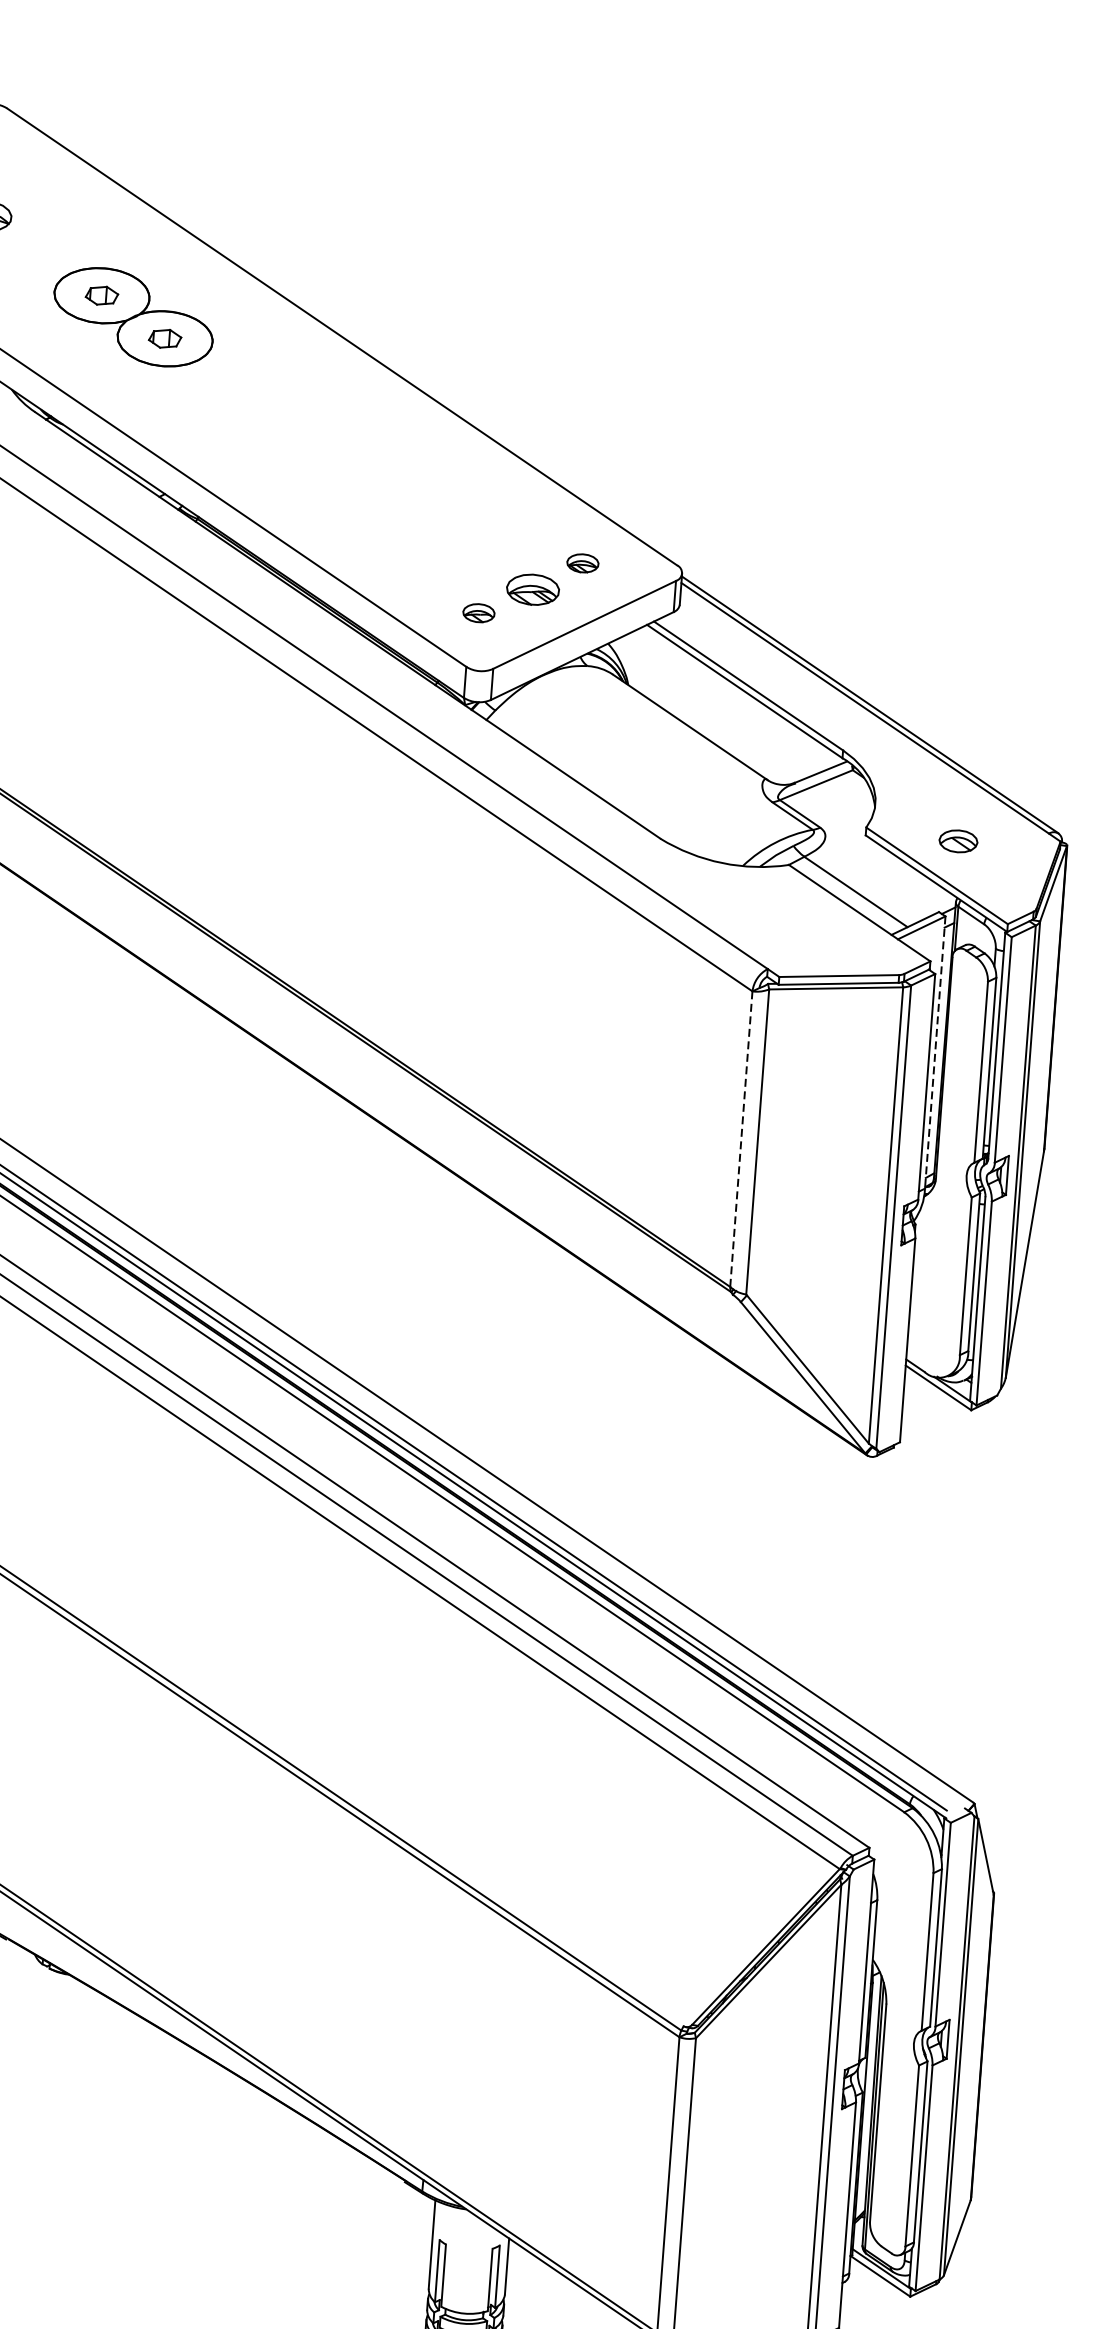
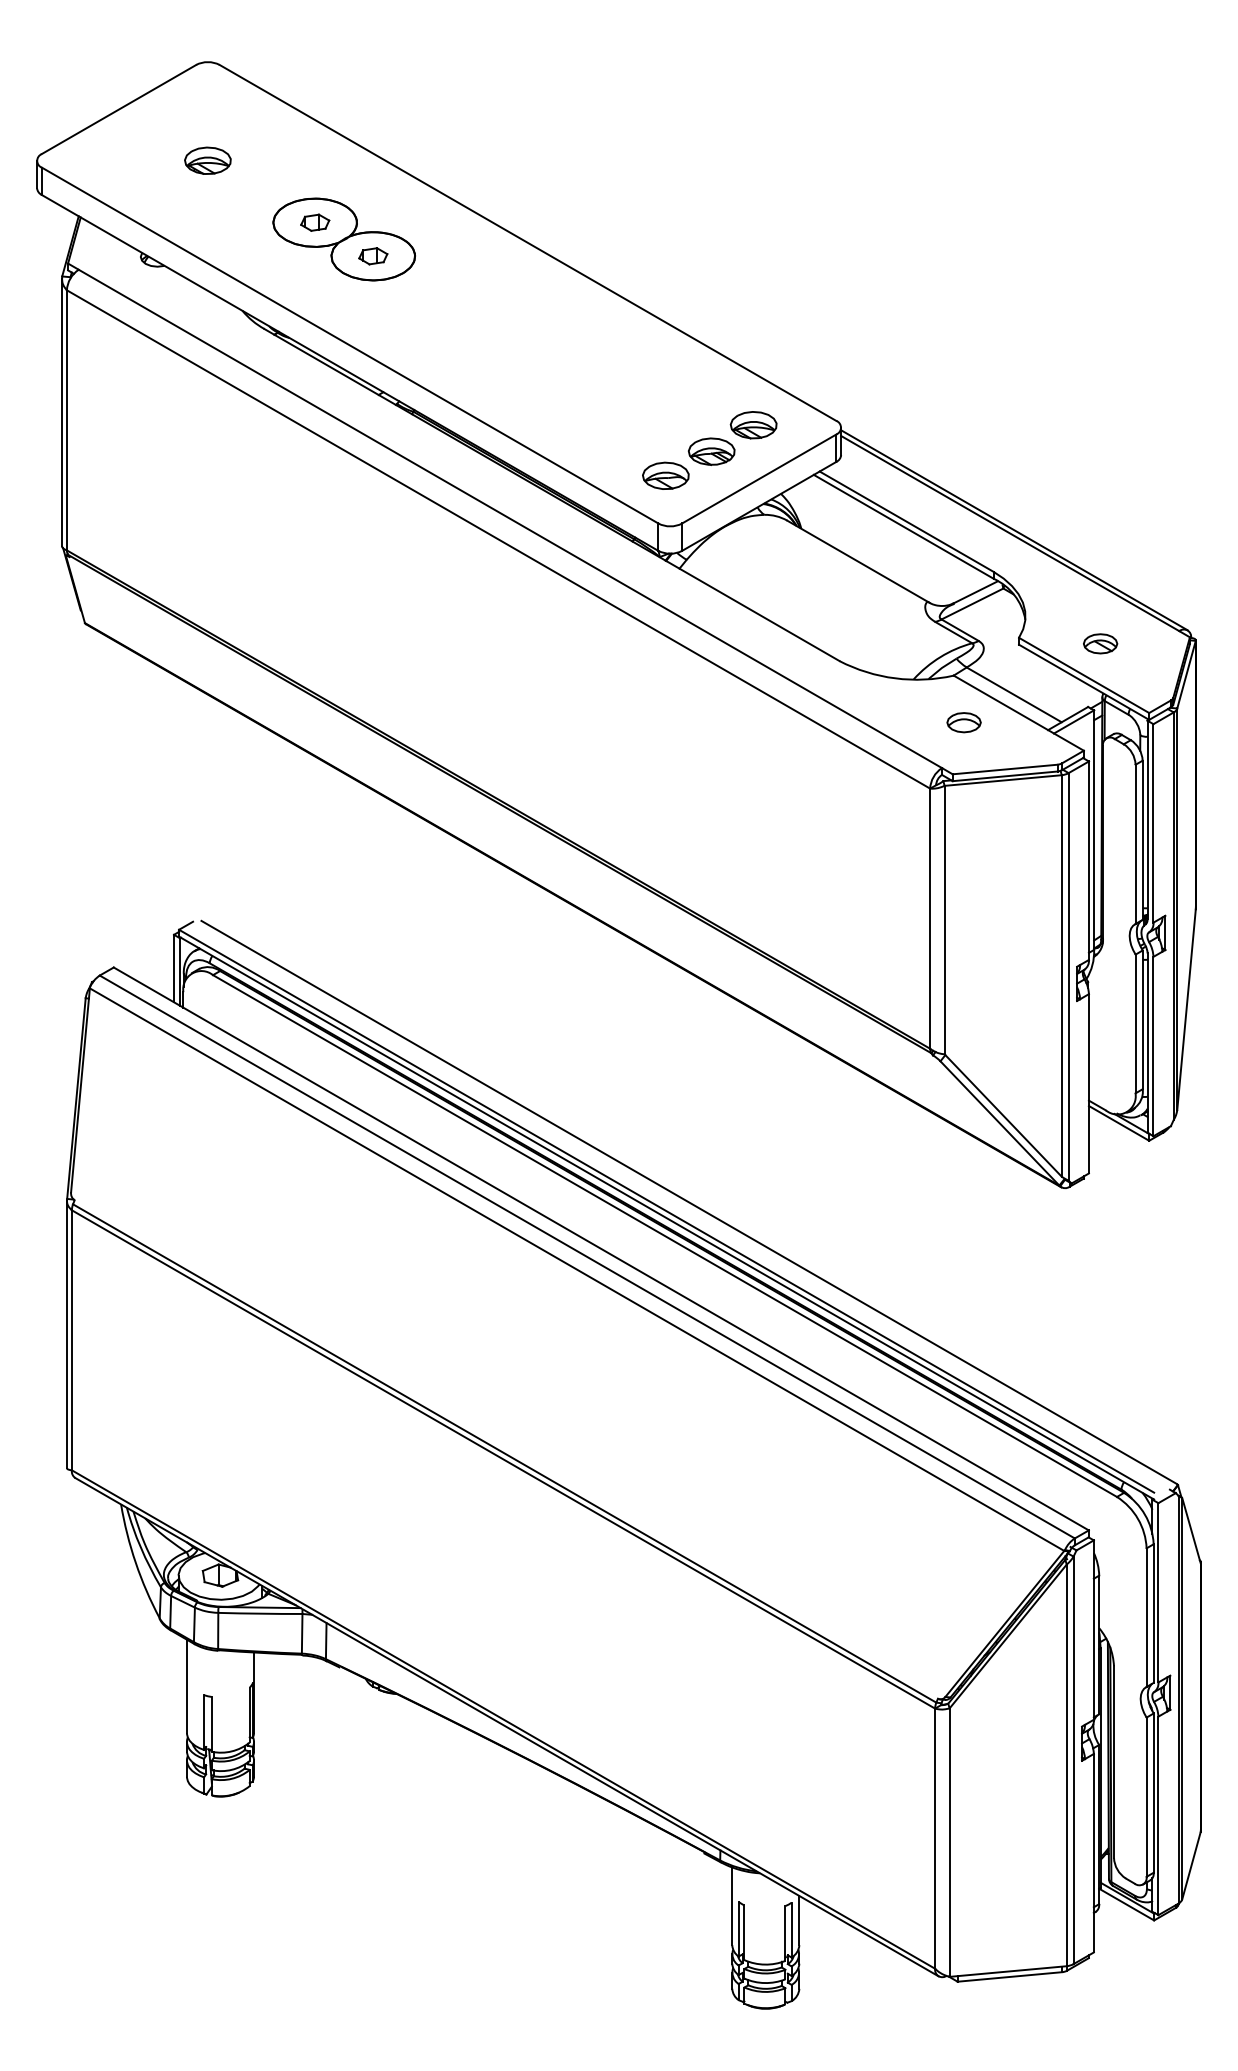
part: (582, 563) -> (753, 425), size x1.67
part: (478, 612) -> (665, 475), size x1.67
part: (796, 919) -> (963, 722), added
line: (935, 1052) -> (1094, 830), dashed -> solid
line: (741, 1140) -> (930, 919), dashed -> solid

